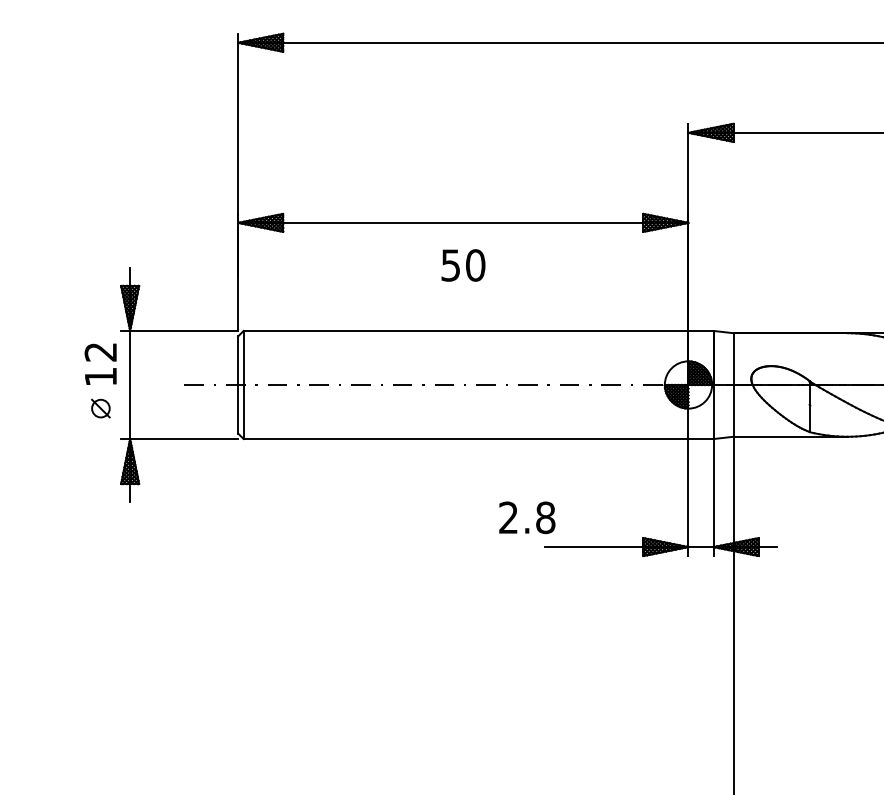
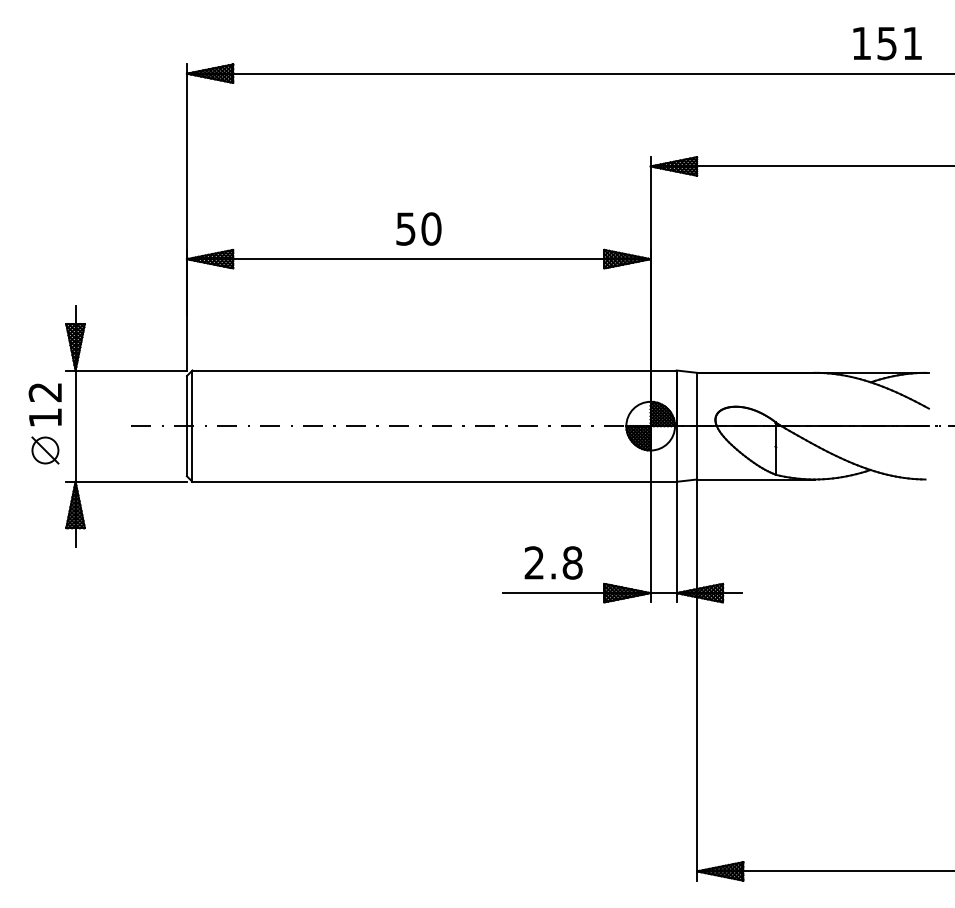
text: (463, 264) -> (418, 228), moved
part: (100, 408) -> (45, 450), size x1.43
text: (527, 517) -> (553, 562), moved

